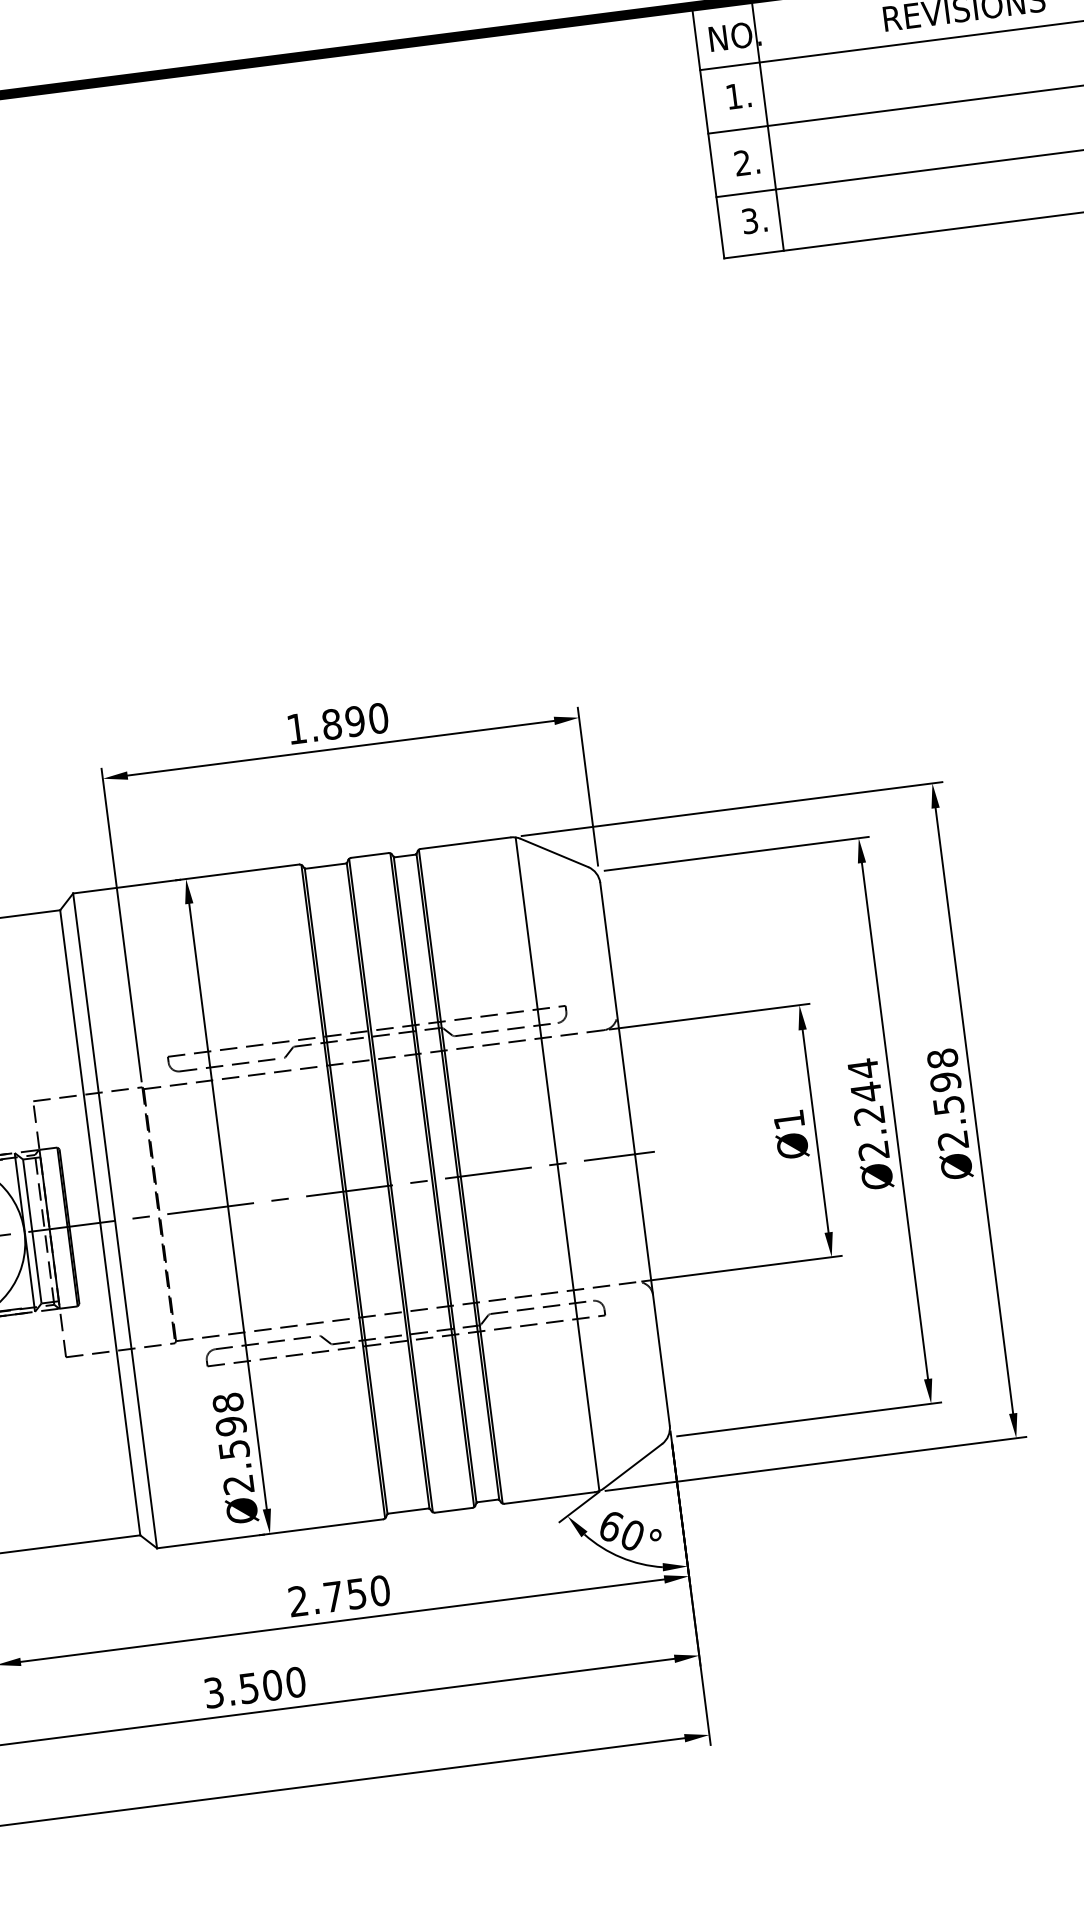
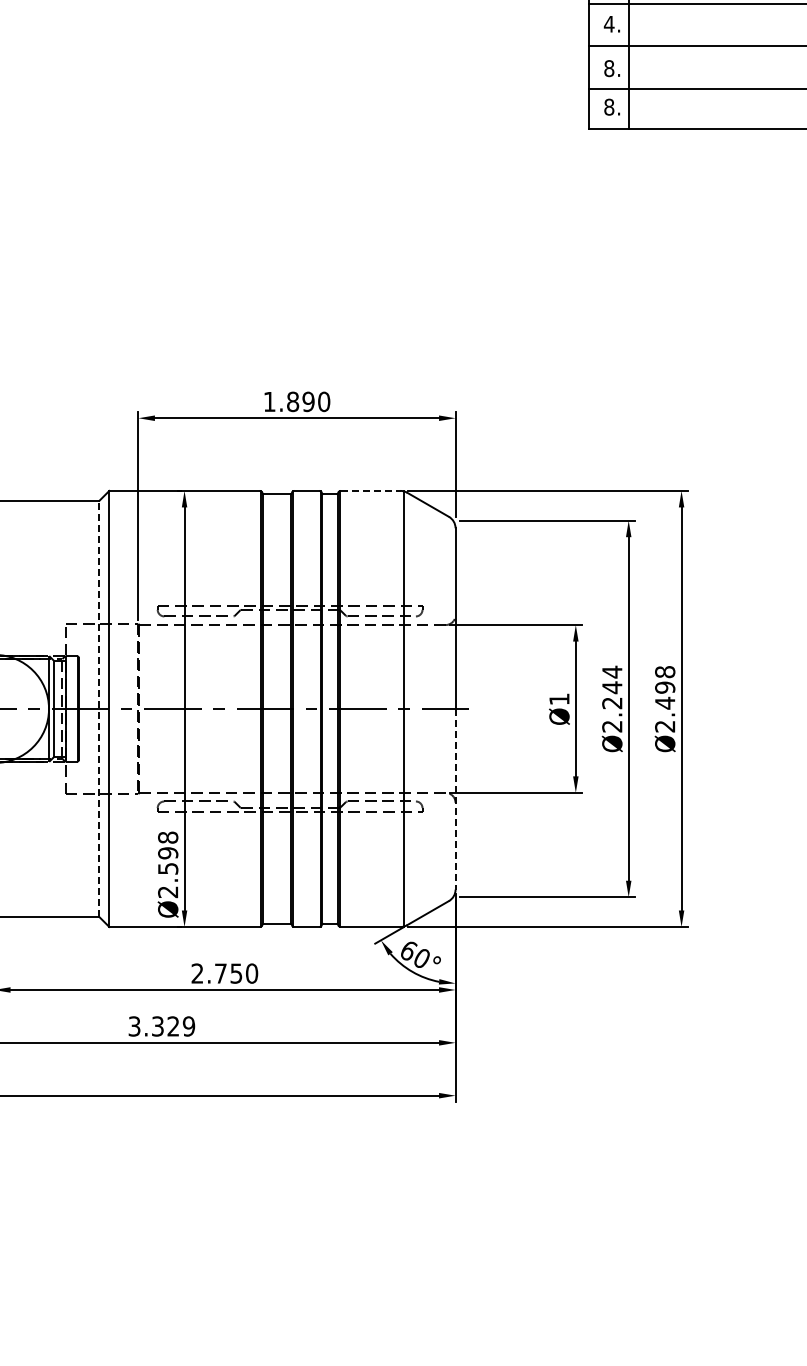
text: (733, 97) -> (608, 24), 1. -> 4.
text: (742, 162) -> (609, 68), 2. -> 8.
text: (750, 220) -> (609, 106), 3. -> 8.
line: (465, 842) -> (370, 490), solid -> dashed
text: (949, 1104) -> (665, 702), Ø2.598 -> Ø2.498
line: (100, 1222) -> (99, 708), solid -> dashed
line: (652, 1290) -> (455, 799), solid -> dashed
text: (272, 1685) -> (173, 1026), 3.500 -> 3.329

